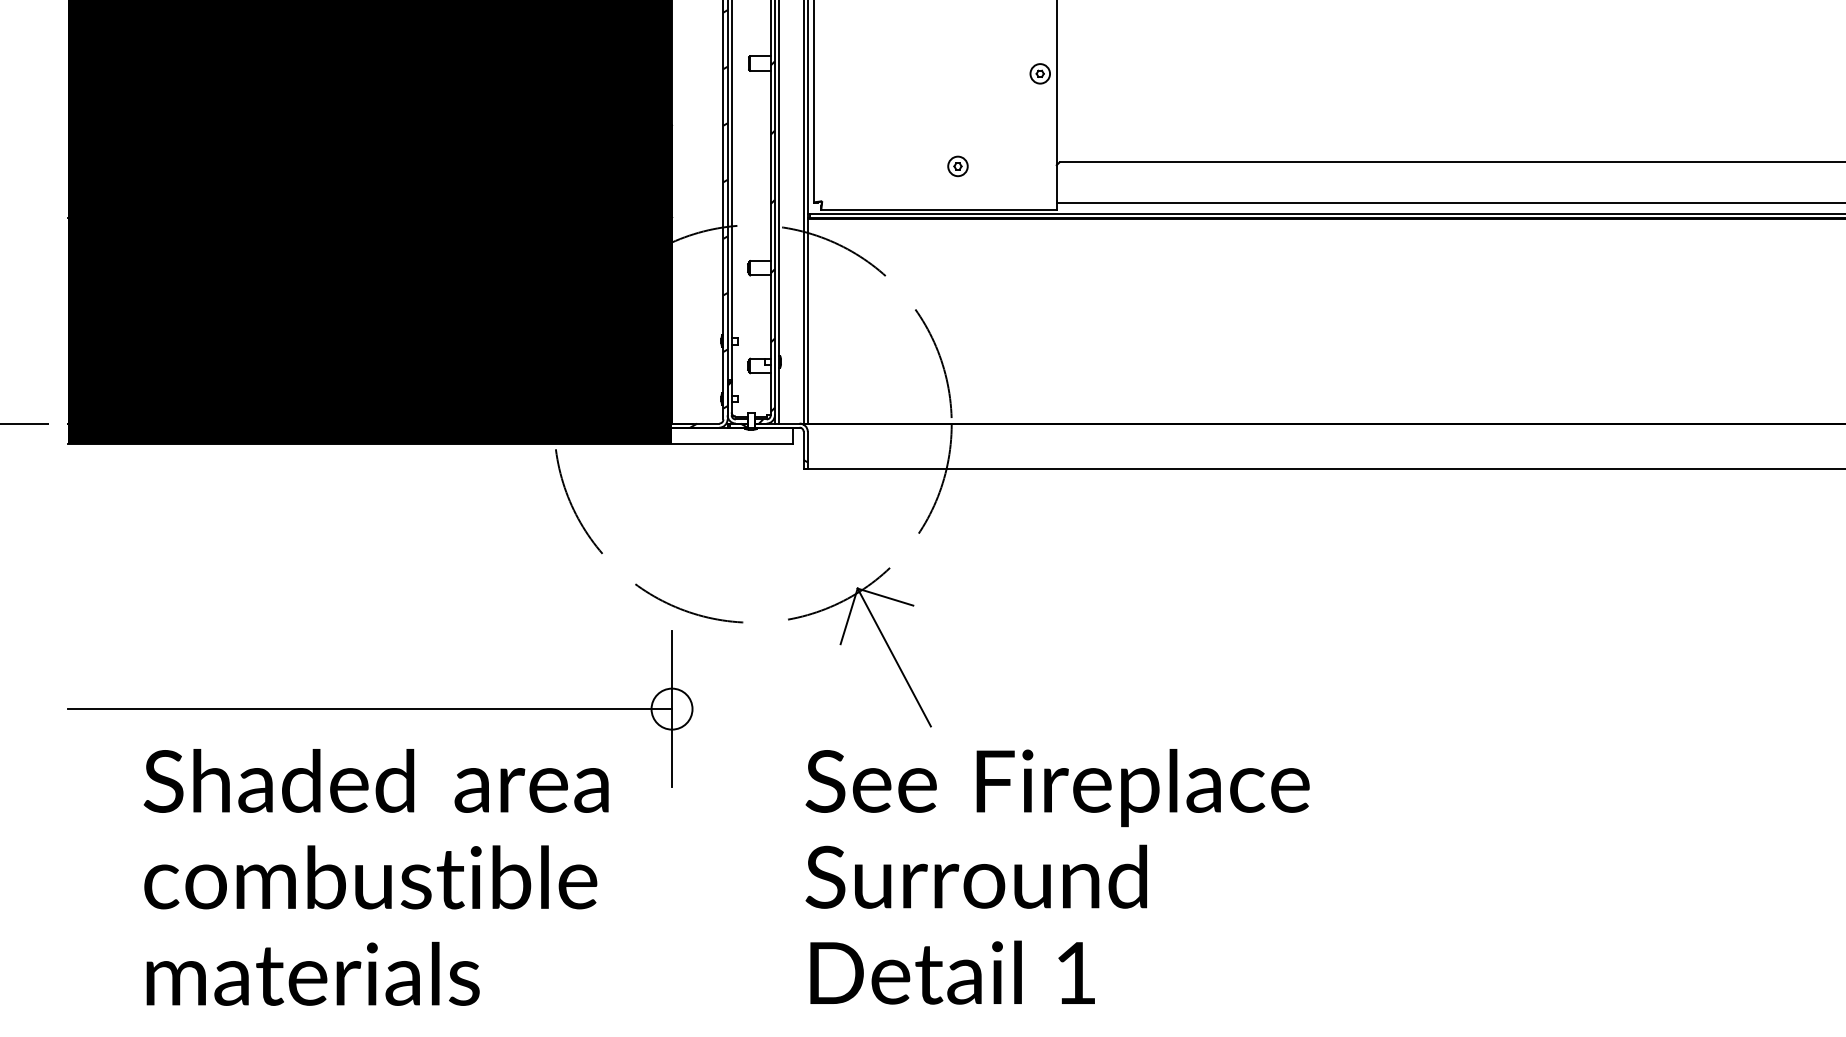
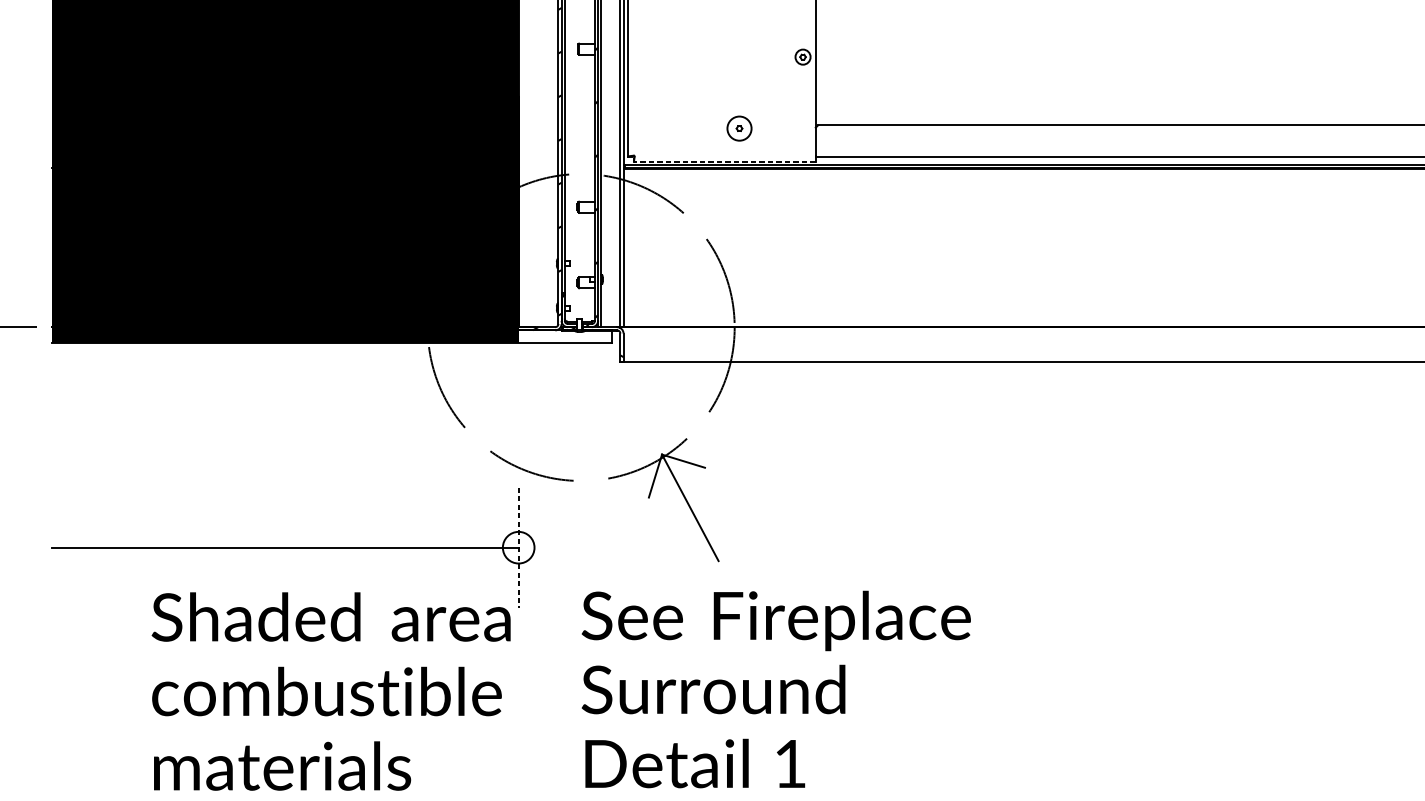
circle: (957, 166) -> (739, 128), size x1.6
line: (938, 209) -> (724, 161), solid -> dashed
line: (672, 709) -> (519, 547), solid -> dashed
text: (1057, 876) -> (776, 689), moved
text: (375, 877) -> (330, 691), moved

